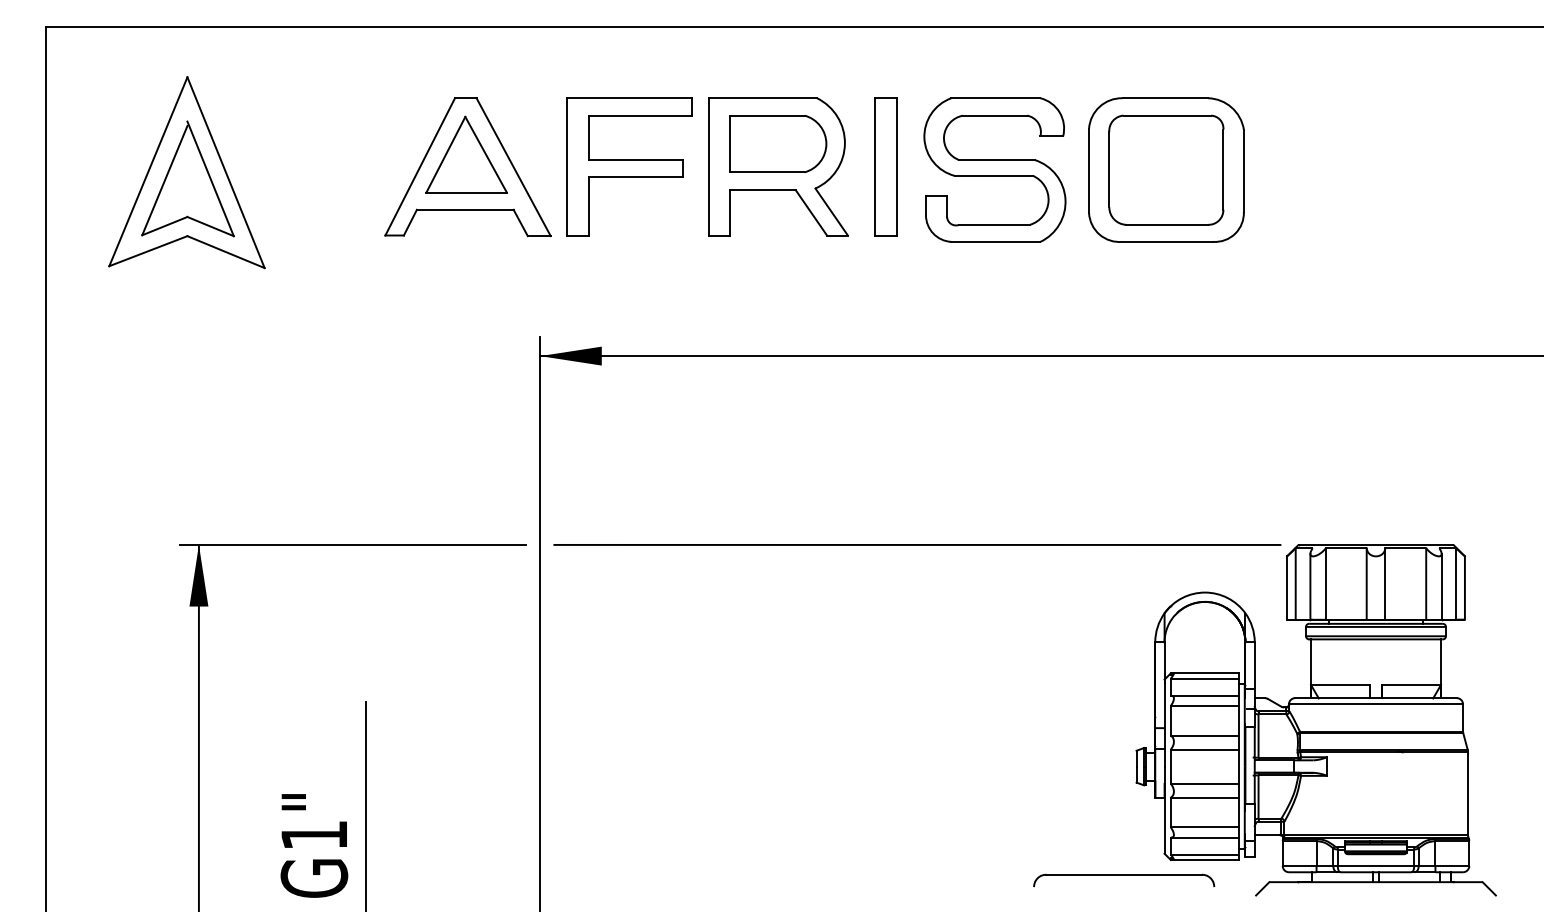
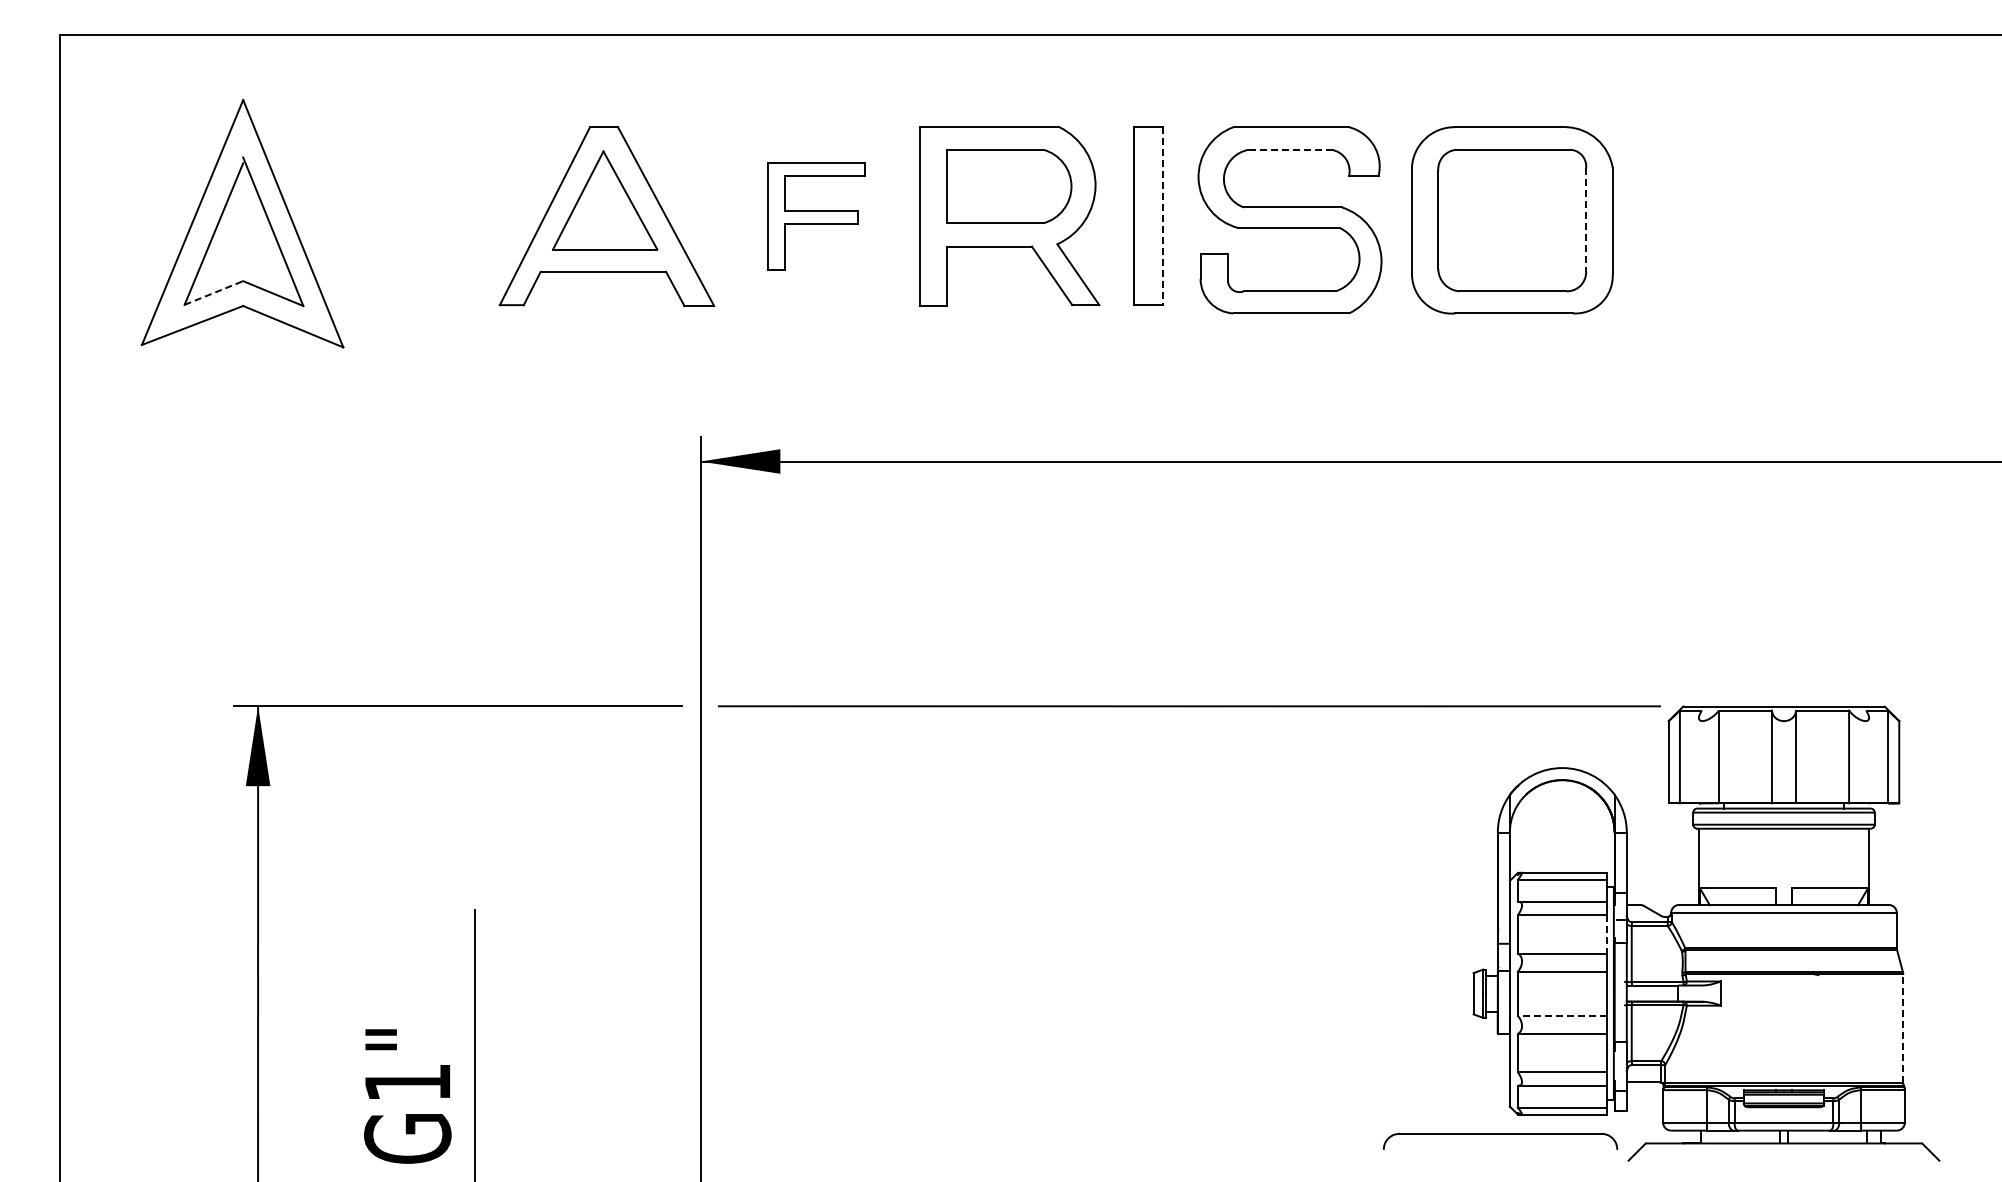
line: (995, 115) -> (1290, 149), solid -> dashed
part: (629, 167) -> (816, 216), size x0.6
line: (896, 167) -> (1162, 216), solid -> dashed
line: (1223, 169) -> (1586, 219), solid -> dashed
line: (164, 226) -> (213, 293), solid -> dashed
line: (1310, 586) -> (1698, 760), removed
line: (1441, 586) -> (1869, 760), removed
line: (1239, 720) -> (1606, 934), solid -> dashed
line: (1204, 783) -> (1561, 1015), solid -> dashed
line: (1468, 793) -> (1903, 1028), solid -> dashed
part: (1124, 875) -> (1500, 1134), moved

